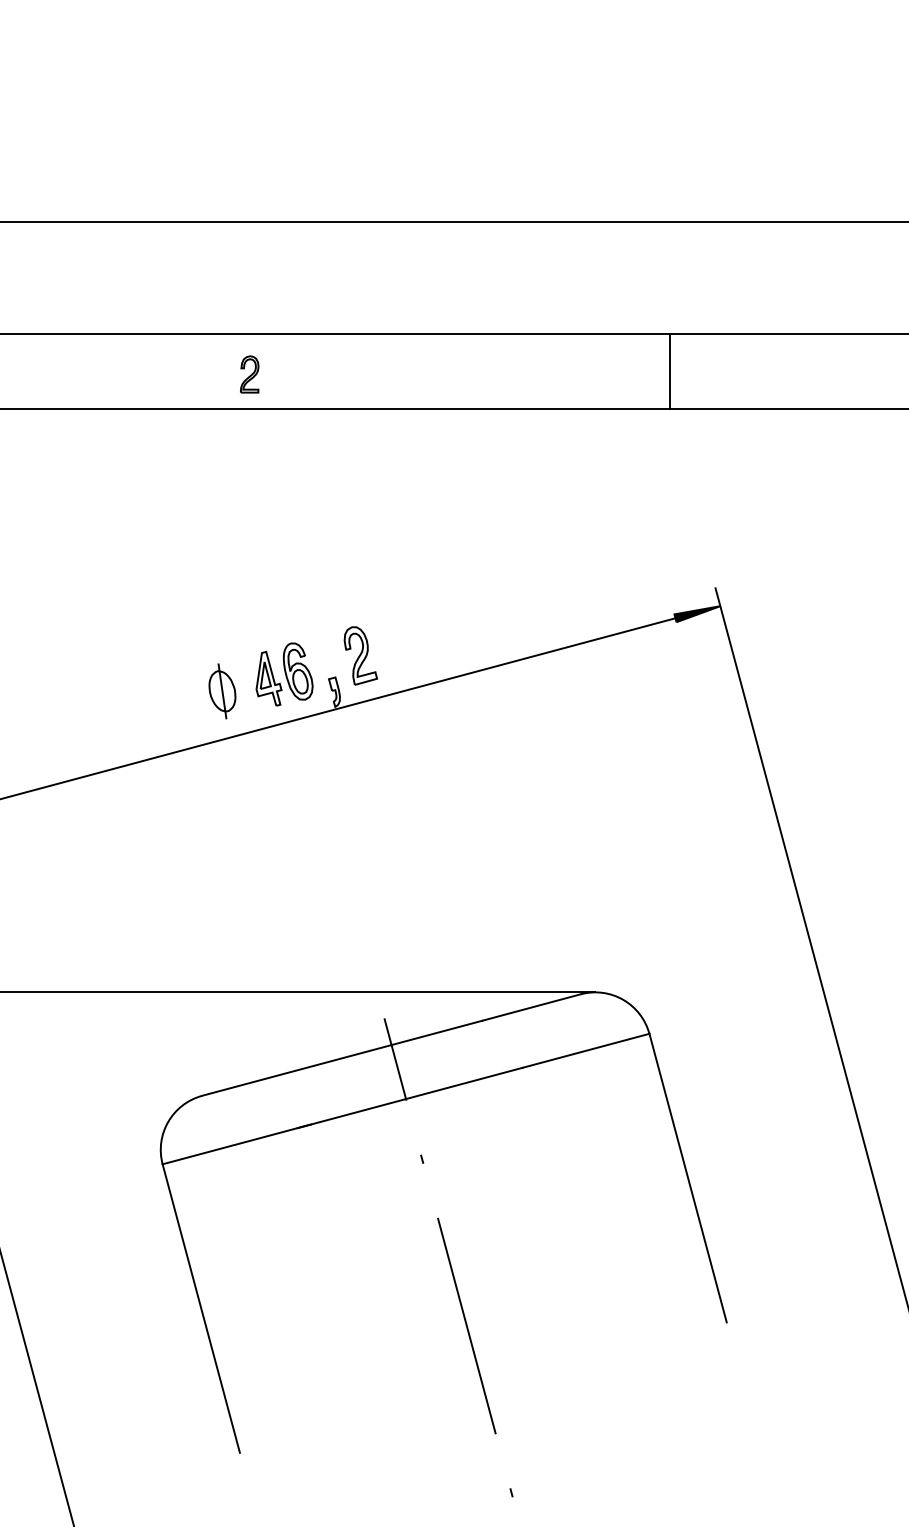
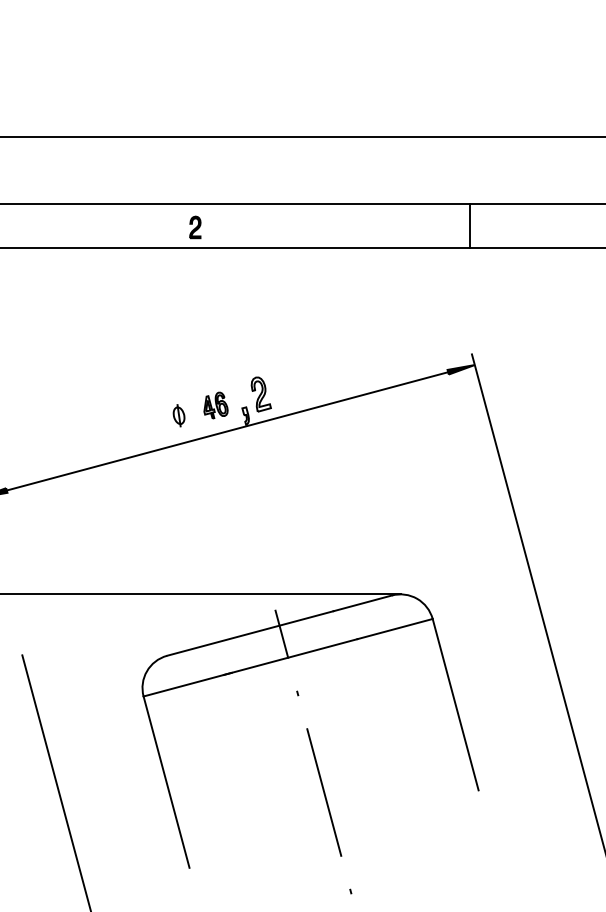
line: (669, 371) -> (469, 225), moved
part: (283, 674) -> (215, 405), size x0.7
part: (221, 691) -> (178, 415), size x0.7

